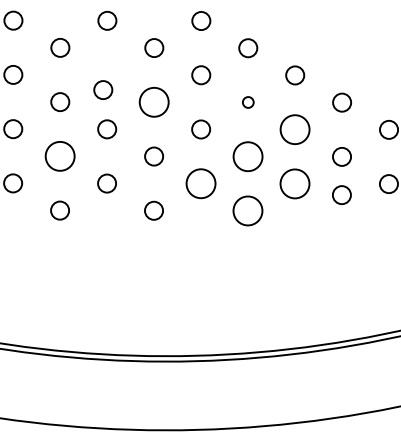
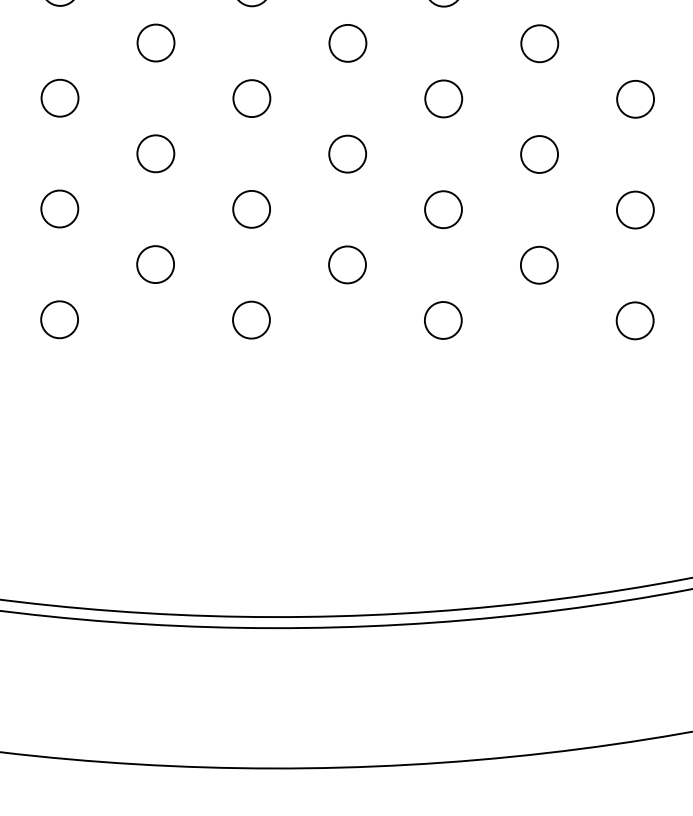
circle: (103, 89) -> (156, 41), moved
circle: (154, 102) -> (252, 98), size x0.62
circle: (248, 102) -> (444, 98), size x1.67
circle: (295, 129) -> (540, 154), size x0.62
circle: (60, 156) -> (60, 209), size x0.62
circle: (248, 156) -> (444, 209), size x0.62
circle: (201, 183) -> (348, 264), size x0.62
circle: (294, 183) -> (538, 264), size x0.62
circle: (341, 194) -> (634, 319), moved
circle: (247, 210) -> (442, 319), size x0.62

